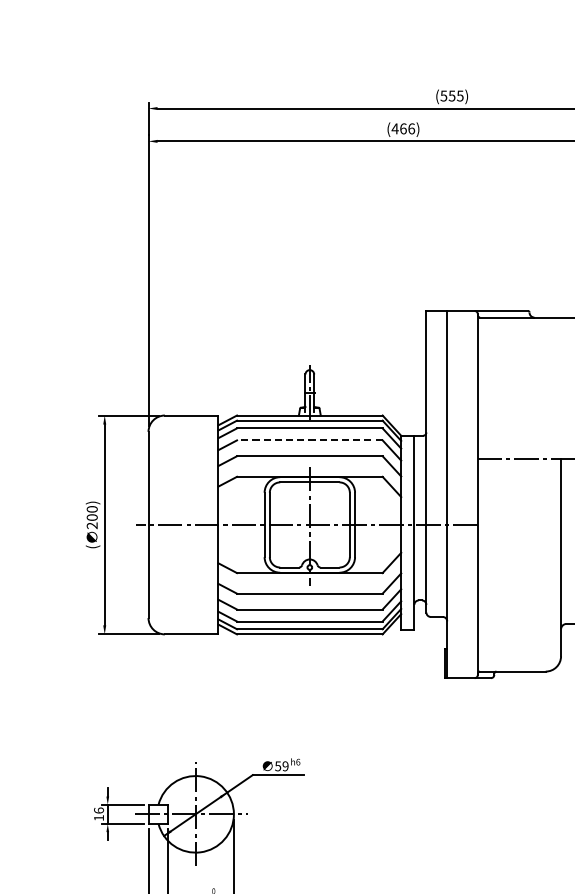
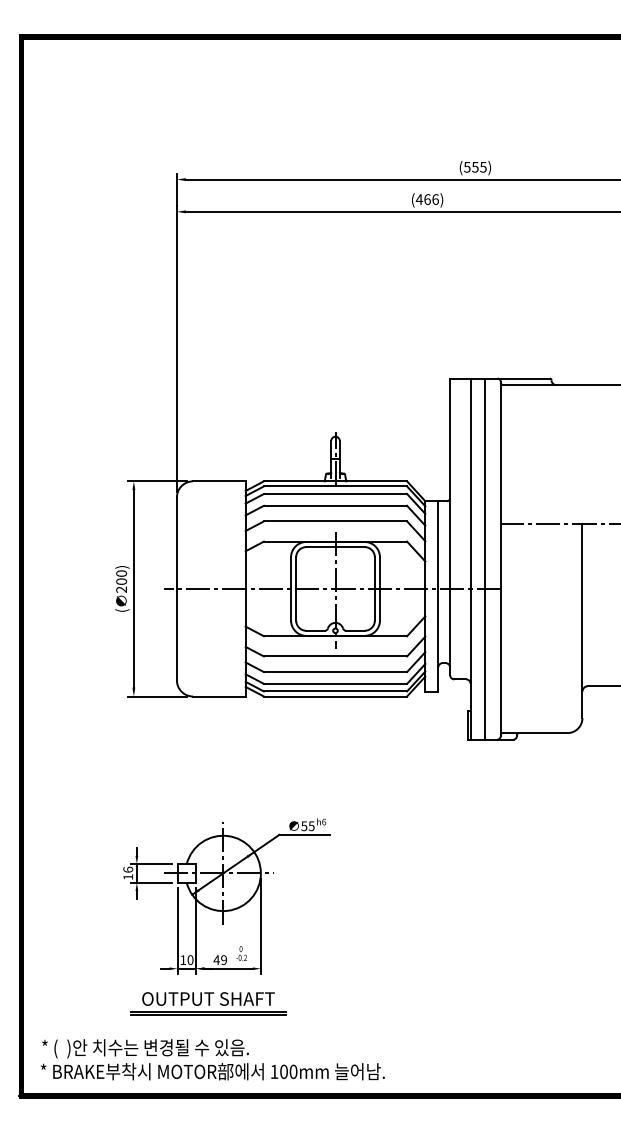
line: (309, 440) -> (335, 505), dashed -> solid
line: (461, 493) -> (484, 558), added
text: (285, 765) -> (311, 825), 59 -> 55

